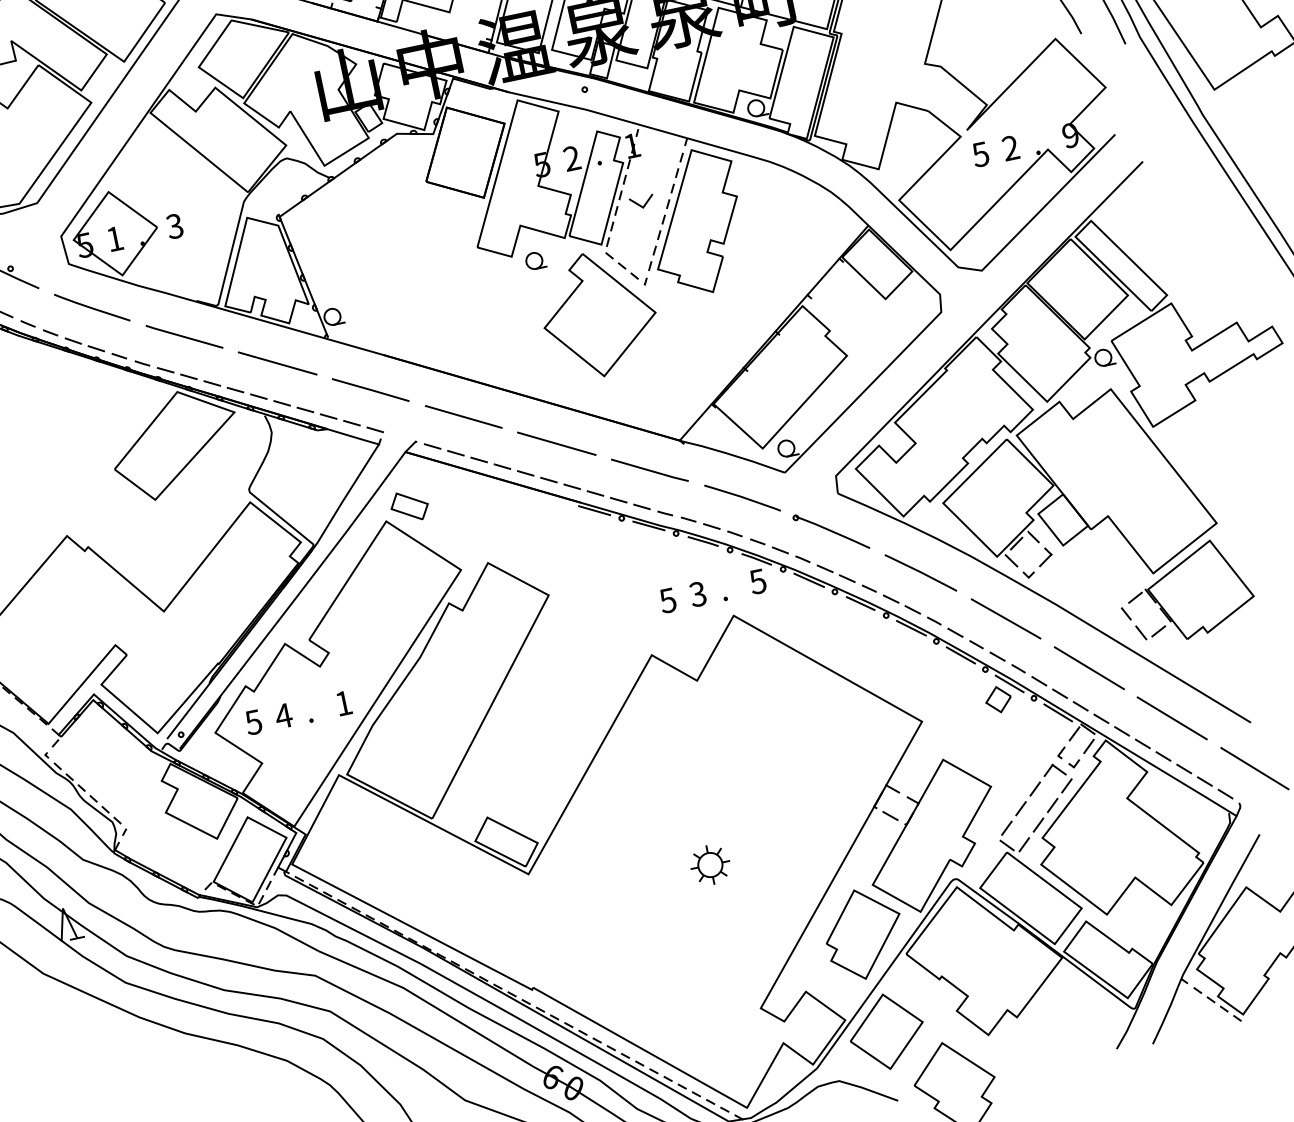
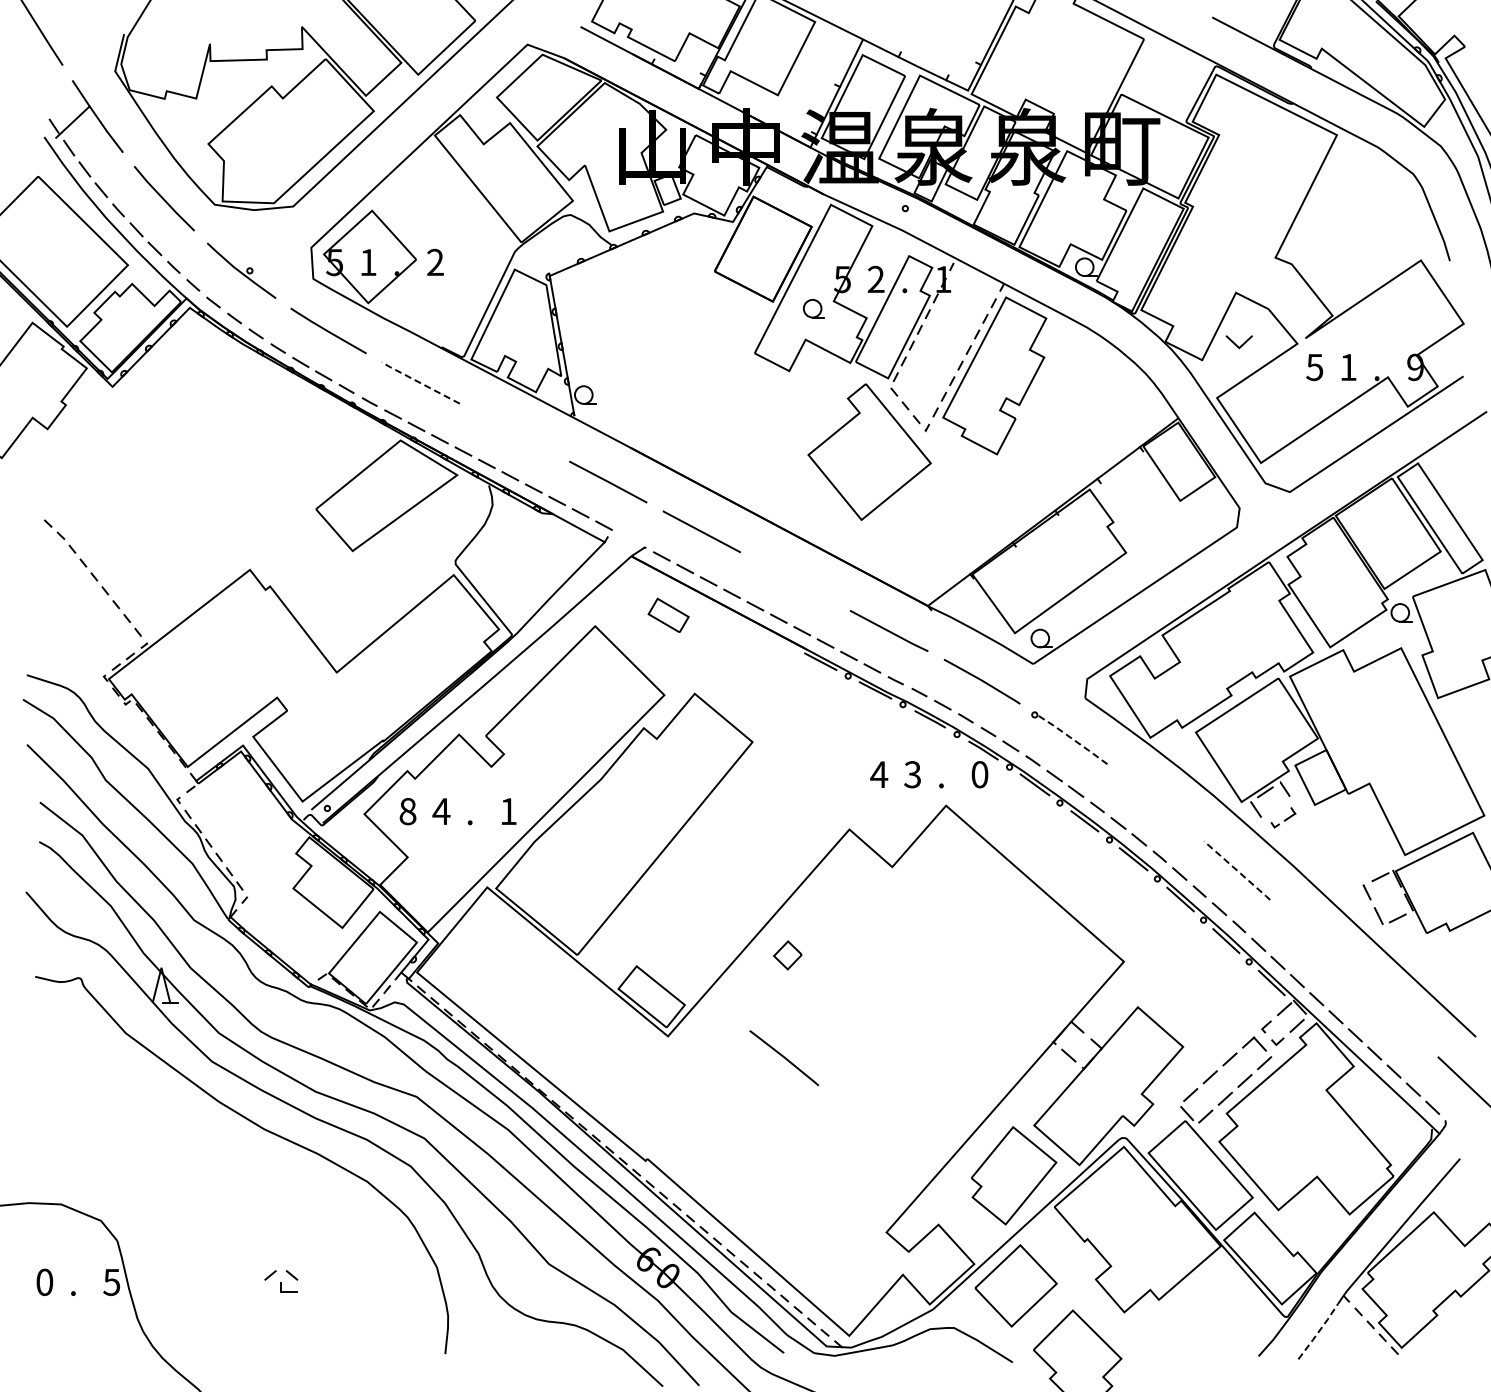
text: (1010, 147) -> (1348, 366), 2 -> 1
line: (640, 204) -> (1236, 344), moved
text: (174, 226) -> (434, 262), 3 -> 2
part: (535, 260) -> (813, 308), moved
line: (184, 336) -> (420, 382), solid -> dashed
line: (277, 363) -> (514, 432), removed
line: (556, 443) -> (795, 581), removed
part: (409, 505) -> (668, 614), moved
line: (833, 532) -> (1071, 738), solid -> dashed
part: (1037, 562) -> (1283, 817), size x0.7
line: (921, 573) -> (784, 1058), moved
text: (757, 581) -> (979, 774), 5 -> 0
text: (668, 600) -> (879, 774), 5 -> 4
line: (1005, 618) -> (1236, 870), solid -> dashed
line: (1089, 668) -> (1315, 942), removed
part: (998, 699) -> (787, 955), moved
line: (1172, 718) -> (1392, 1014), removed
text: (253, 722) -> (407, 811), 5 -> 8
part: (710, 865) -> (864, 1067), removed
line: (1165, 1016) -> (1318, 1332), solid -> dashed

